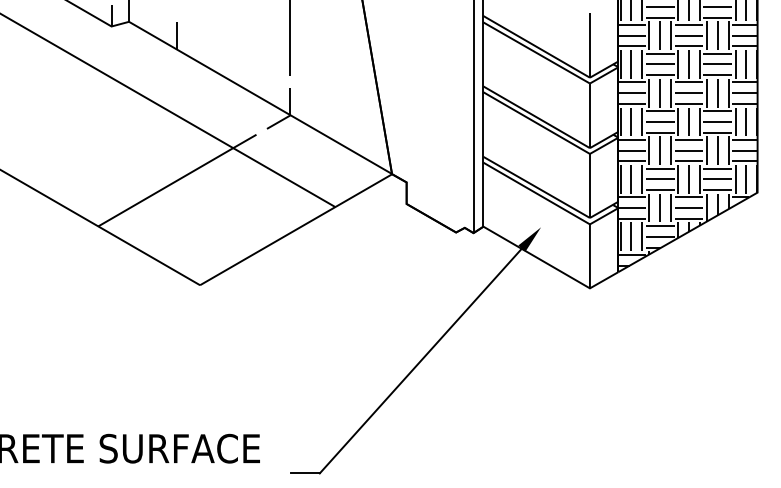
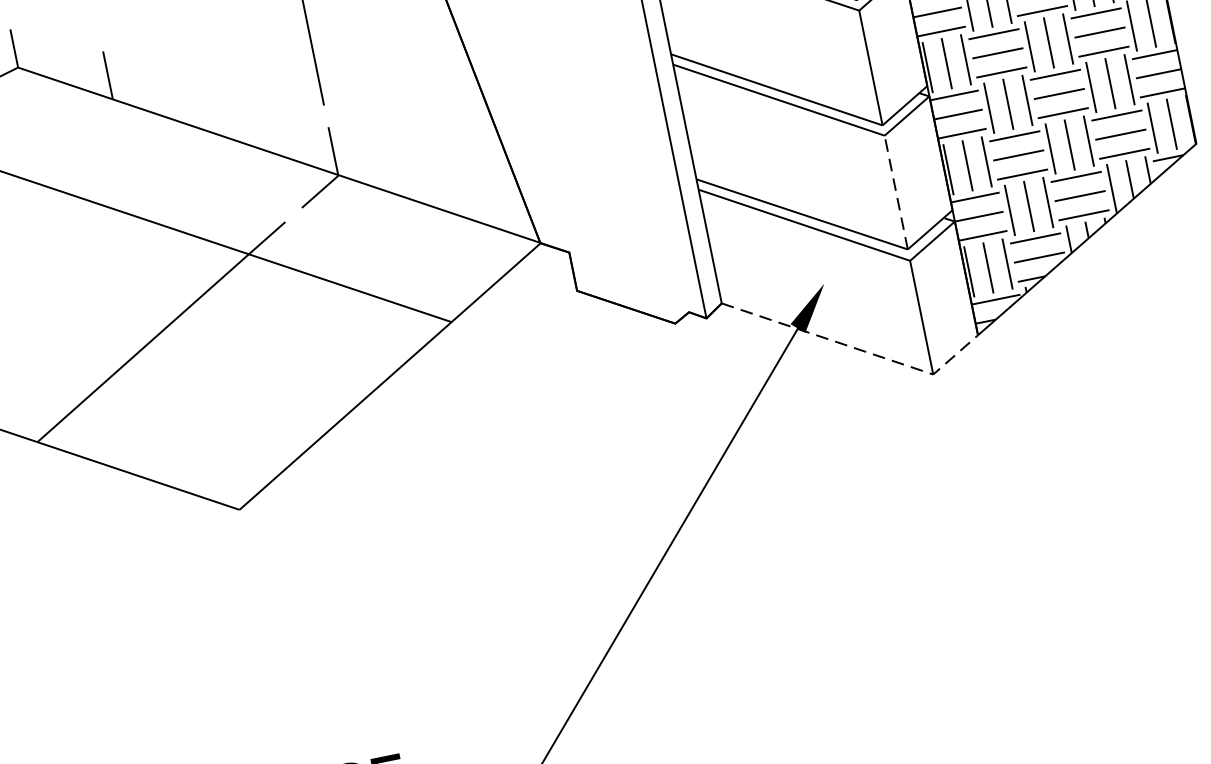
line: (589, 185) -> (895, 191), solid -> dashed
line: (551, 265) -> (856, 347), solid -> dashed

